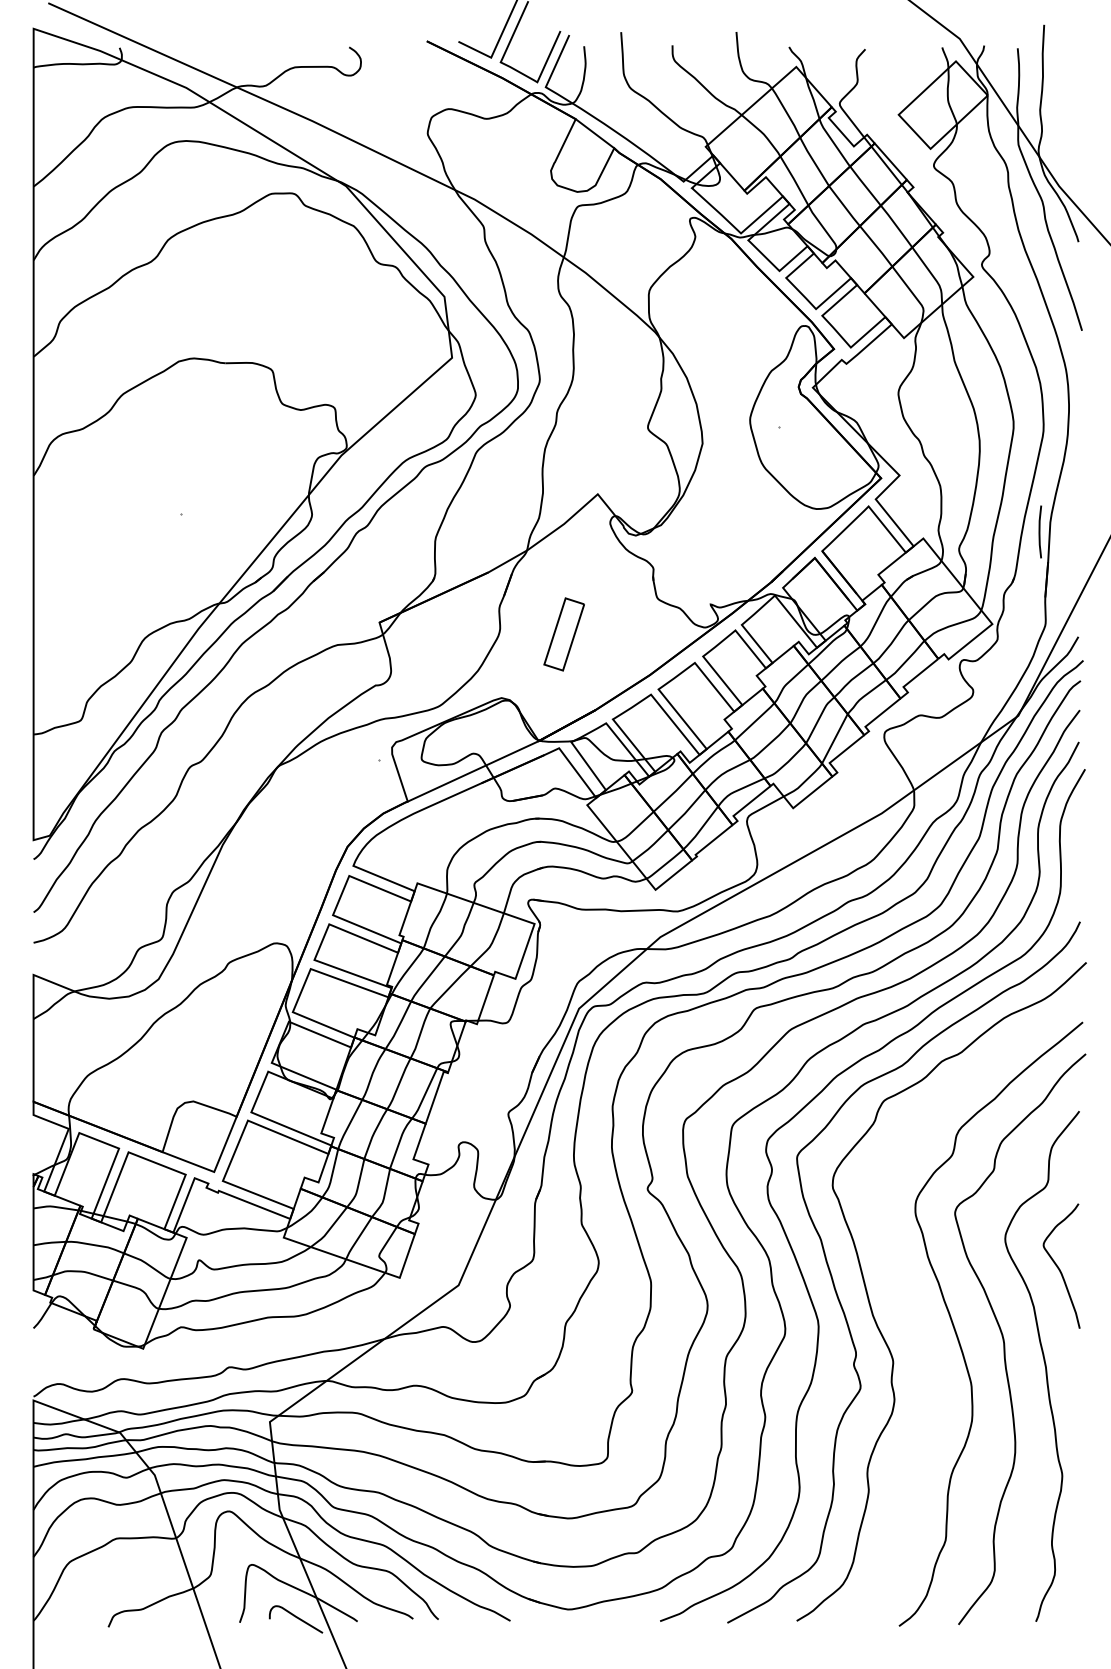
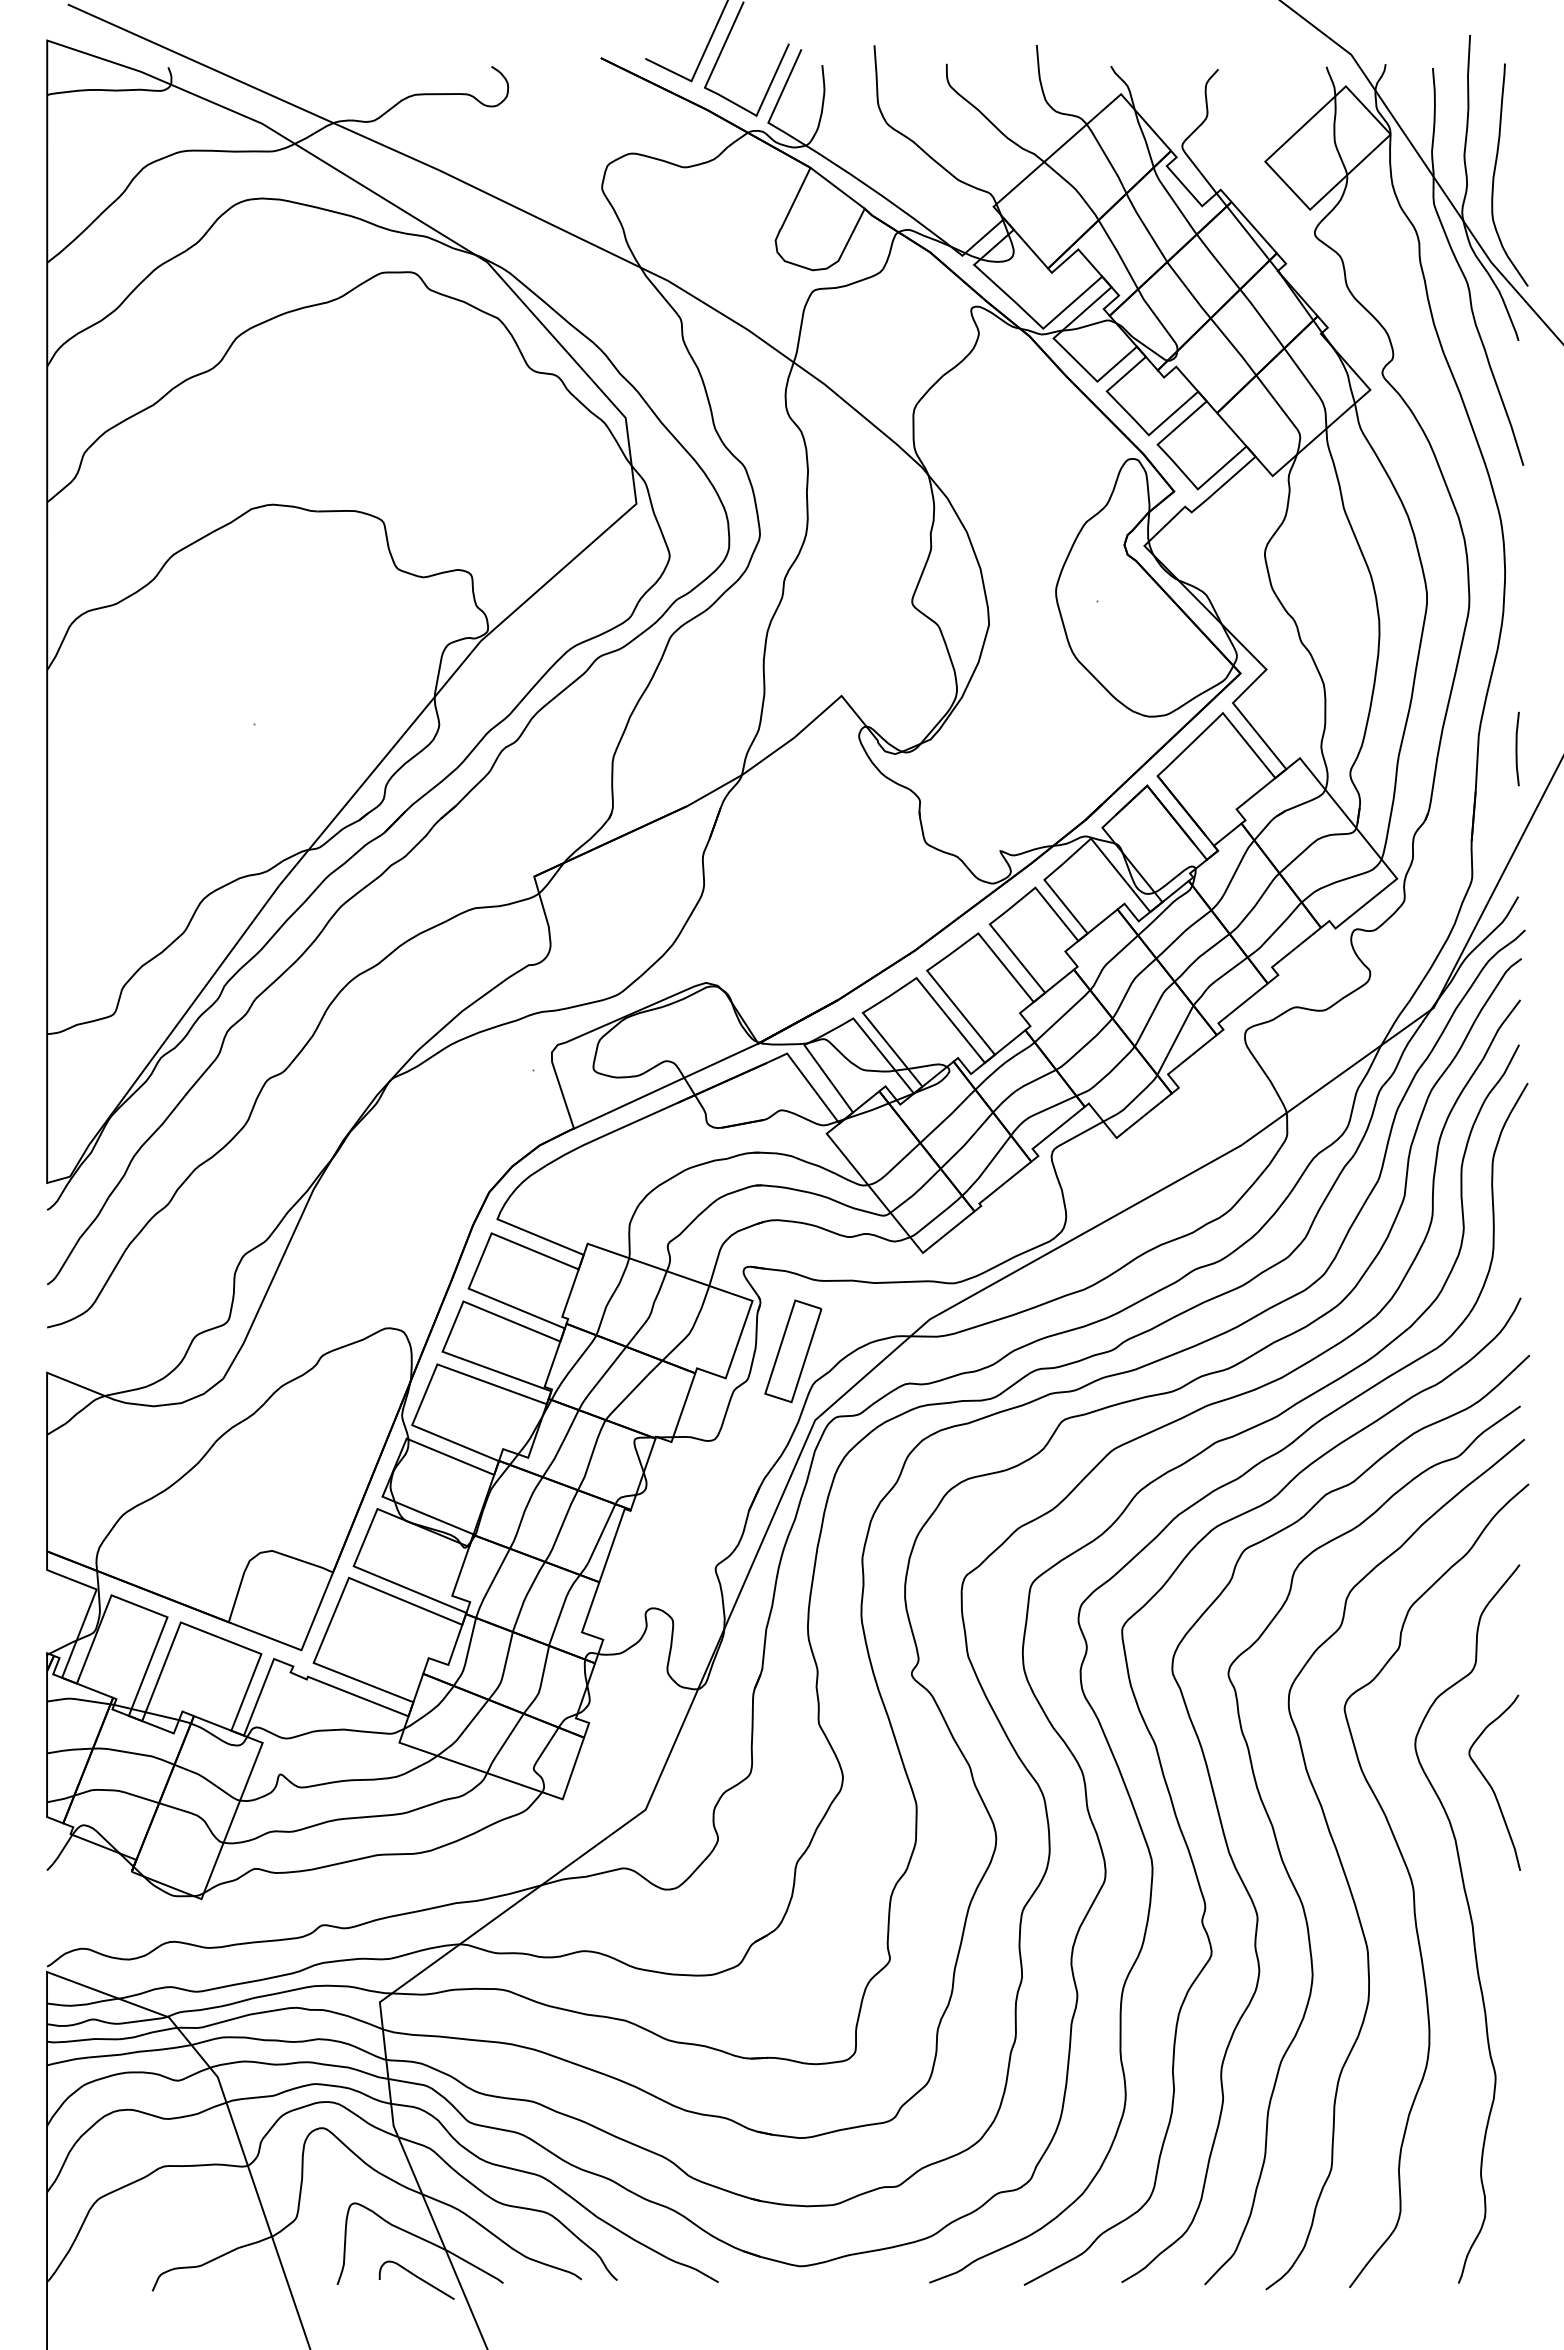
curve: (1062, 123) -> (1495, 173), added
line: (1040, 531) -> (1517, 748), moved
part: (564, 634) -> (793, 1351), moved
curve: (918, 1335) -> (1292, 1880), added

